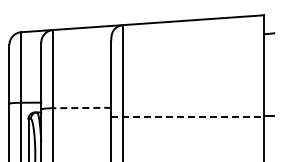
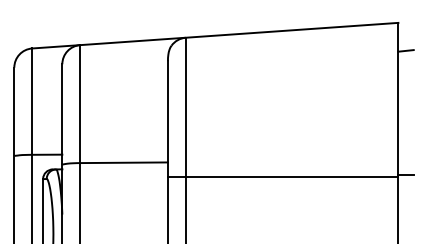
line: (81, 108) -> (123, 163), dashed -> solid
line: (188, 117) -> (284, 177), dashed -> solid

